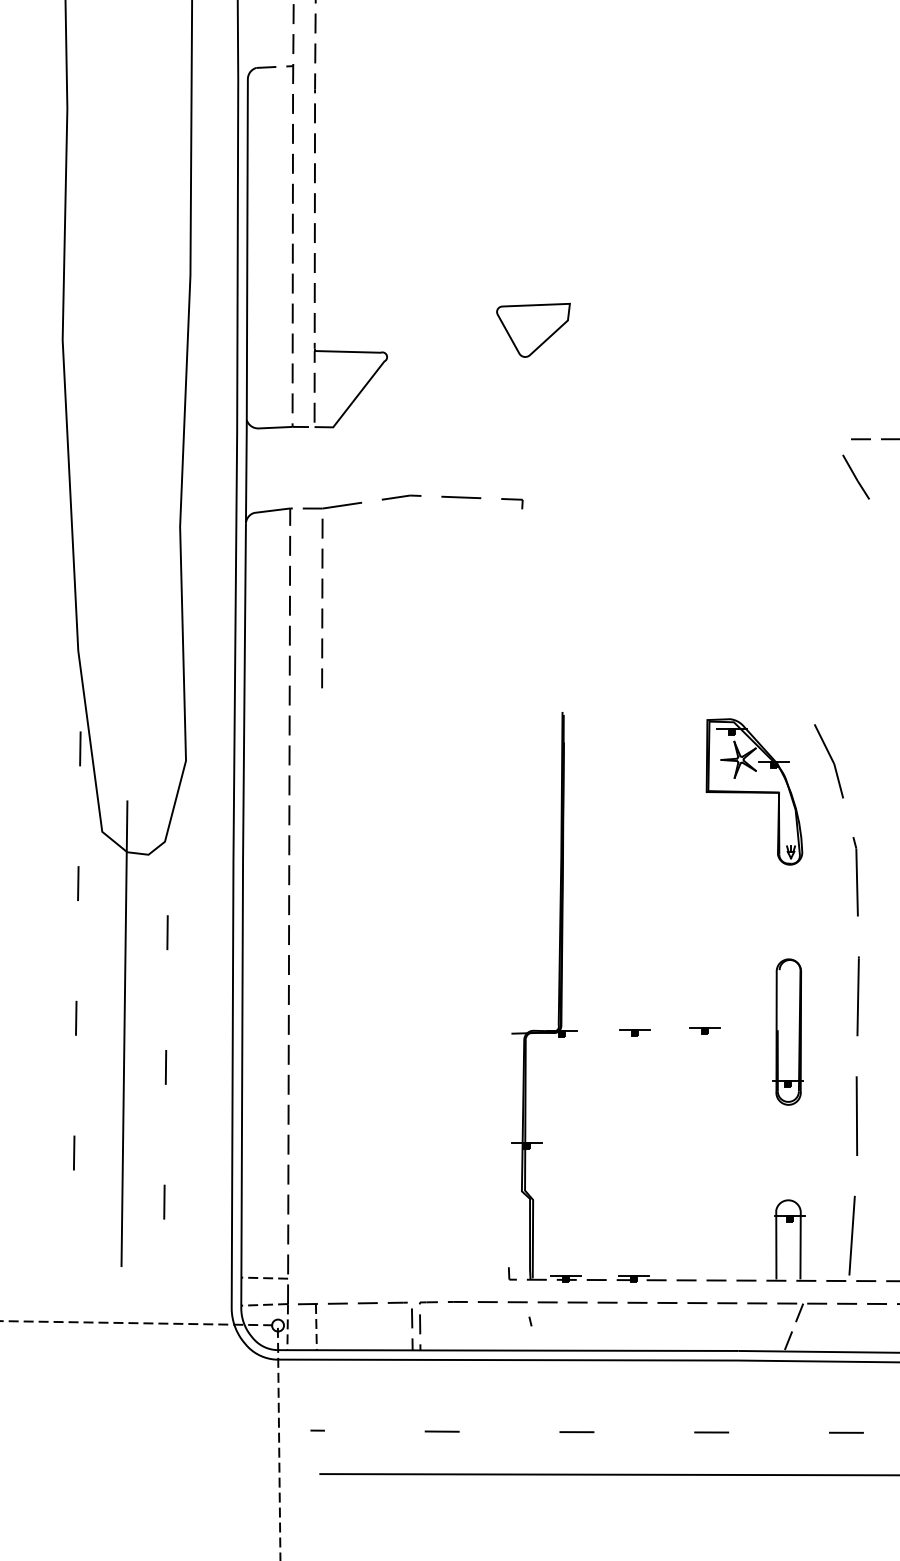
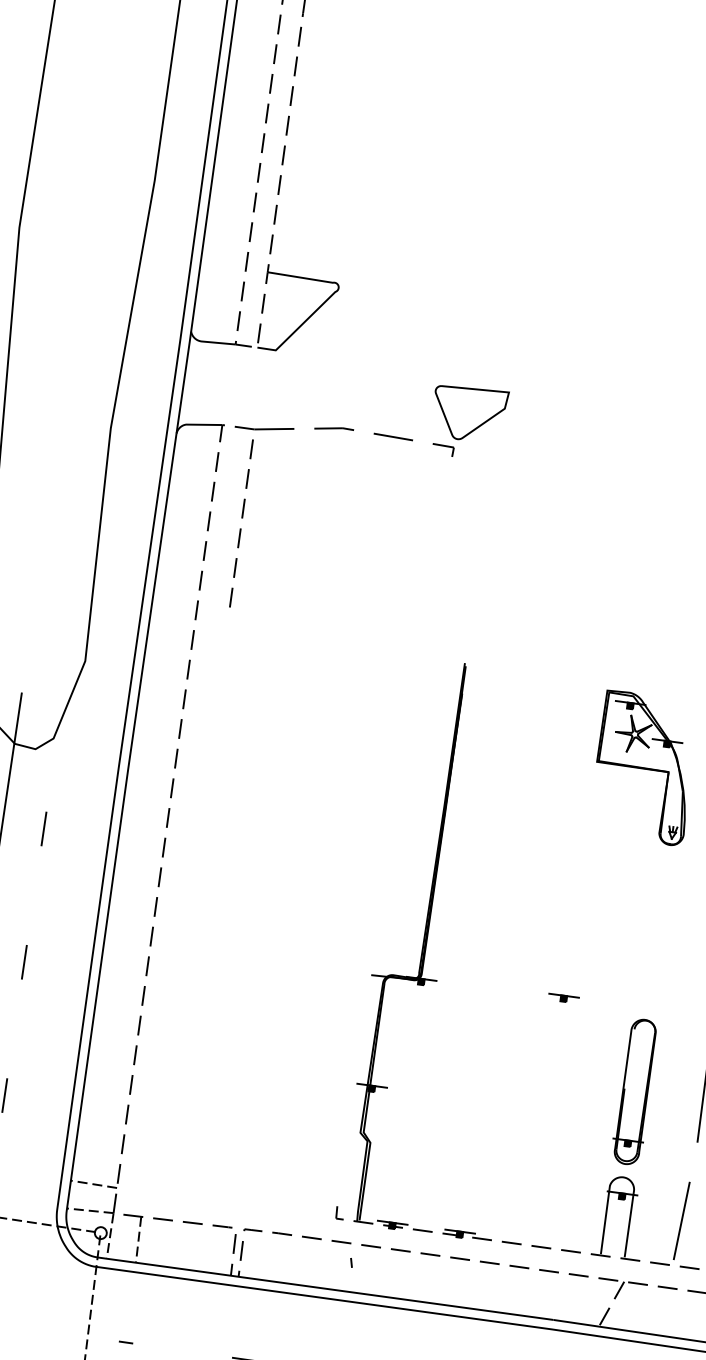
part: (533, 329) -> (469, 413), moved
part: (787, 1031) -> (634, 1091), moved
part: (634, 1032) -> (493, 990), removed

